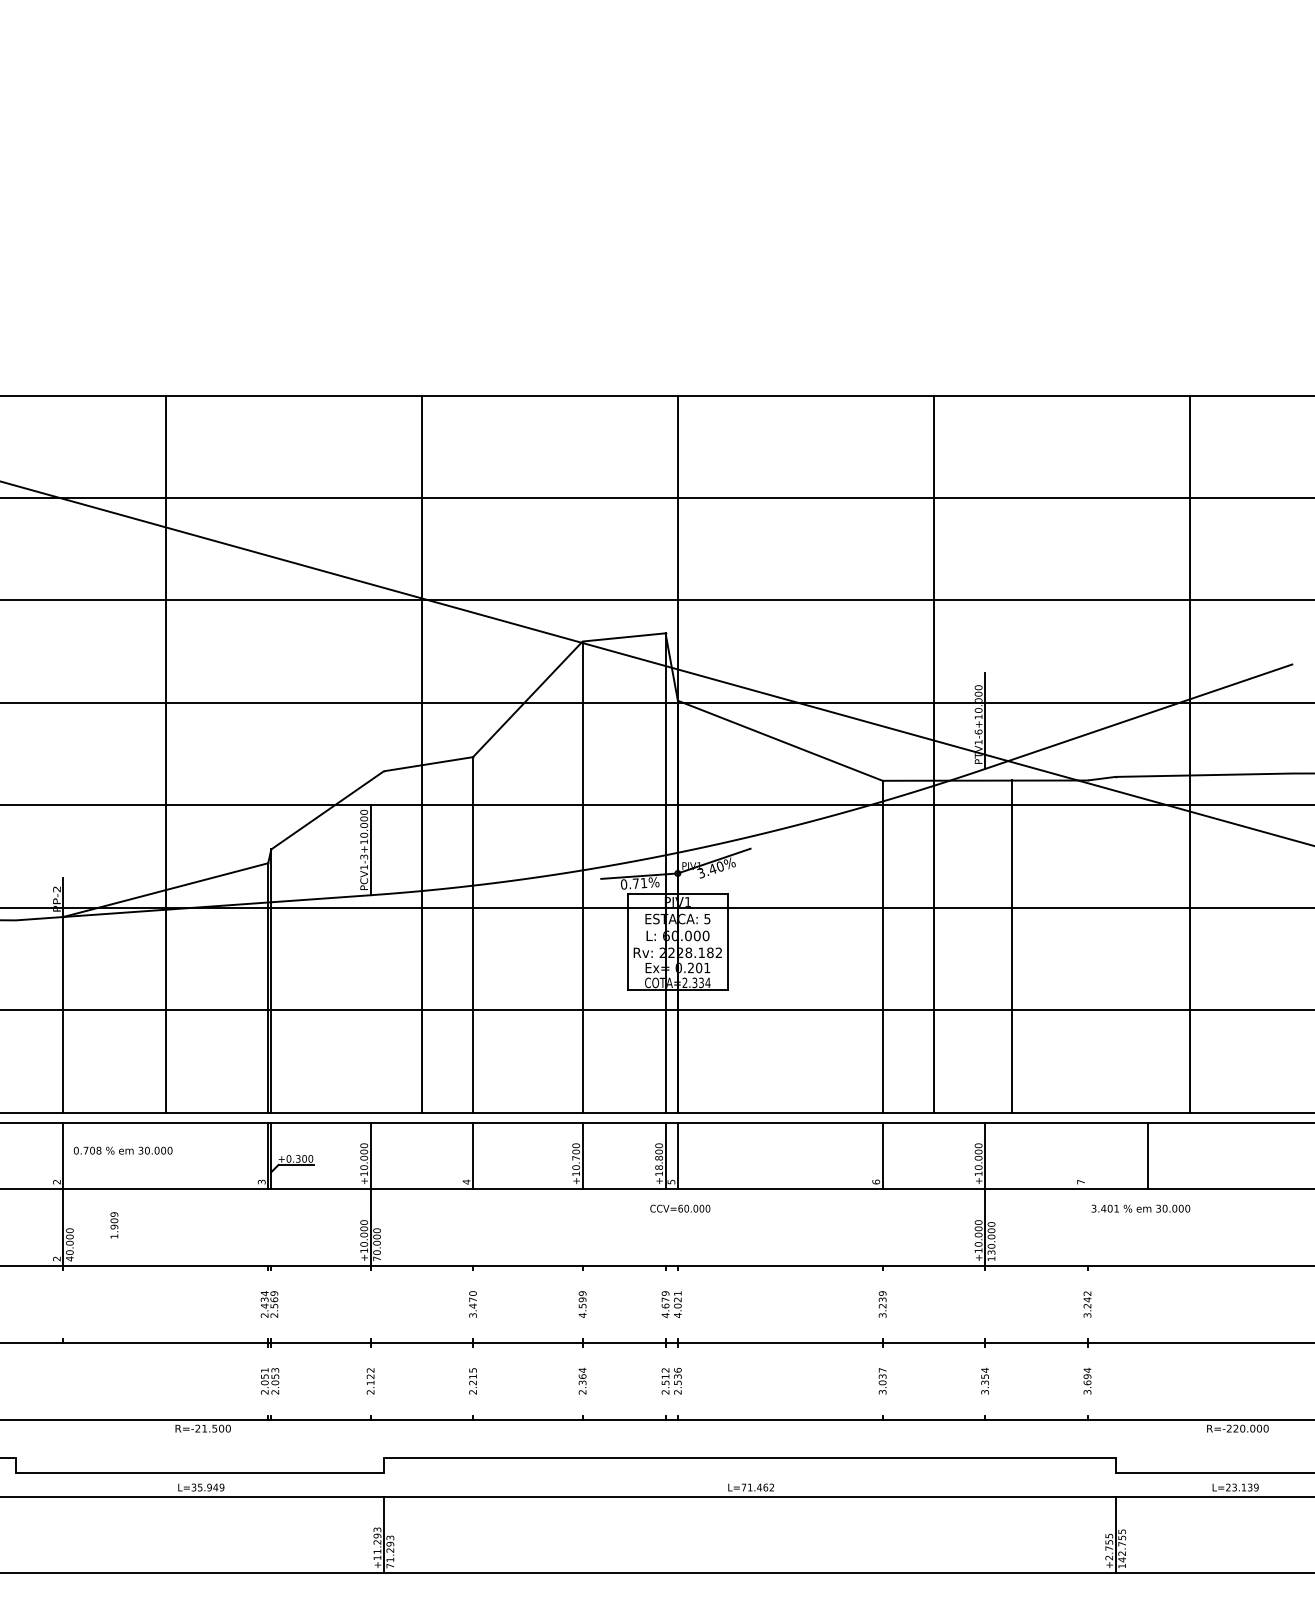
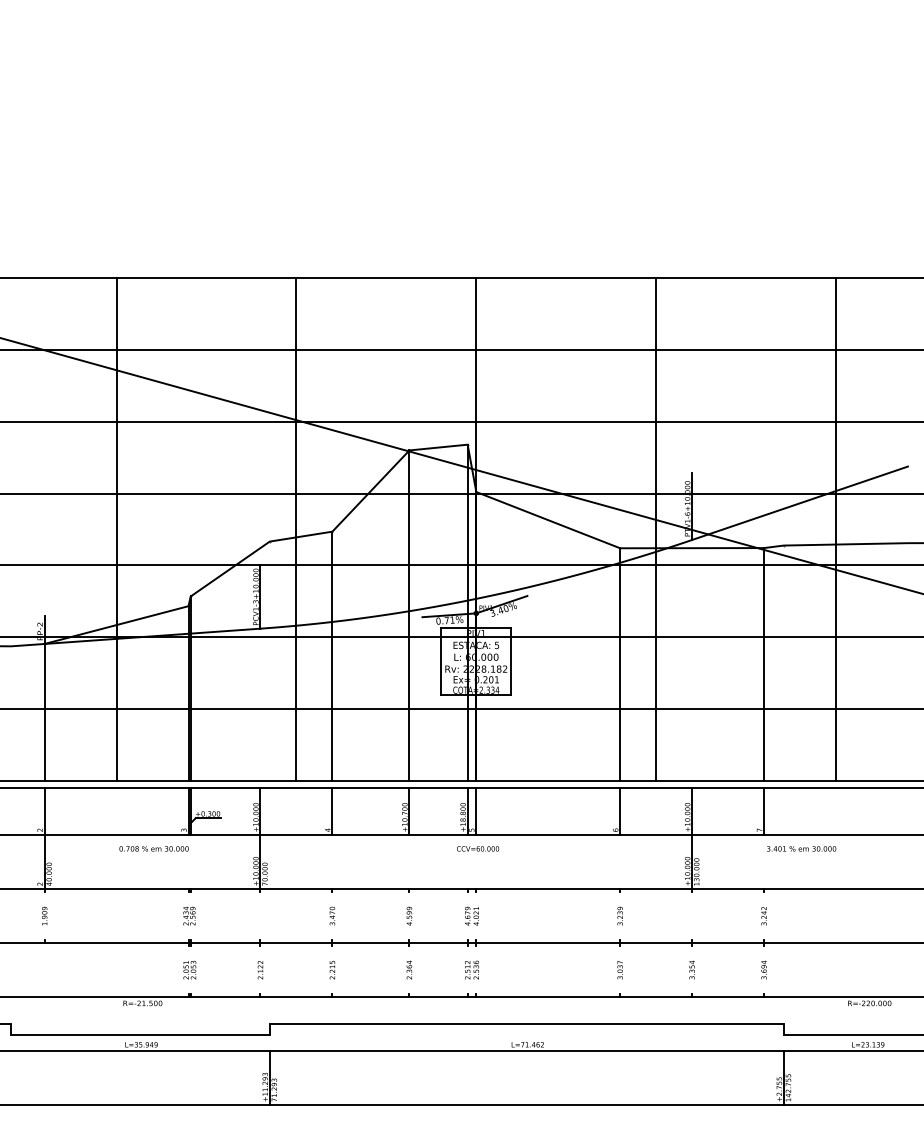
line: (1011, 946) -> (764, 664), moved
text: (122, 1150) -> (153, 848), moved
line: (1147, 1155) -> (764, 811), moved
text: (114, 1225) -> (44, 916), moved

